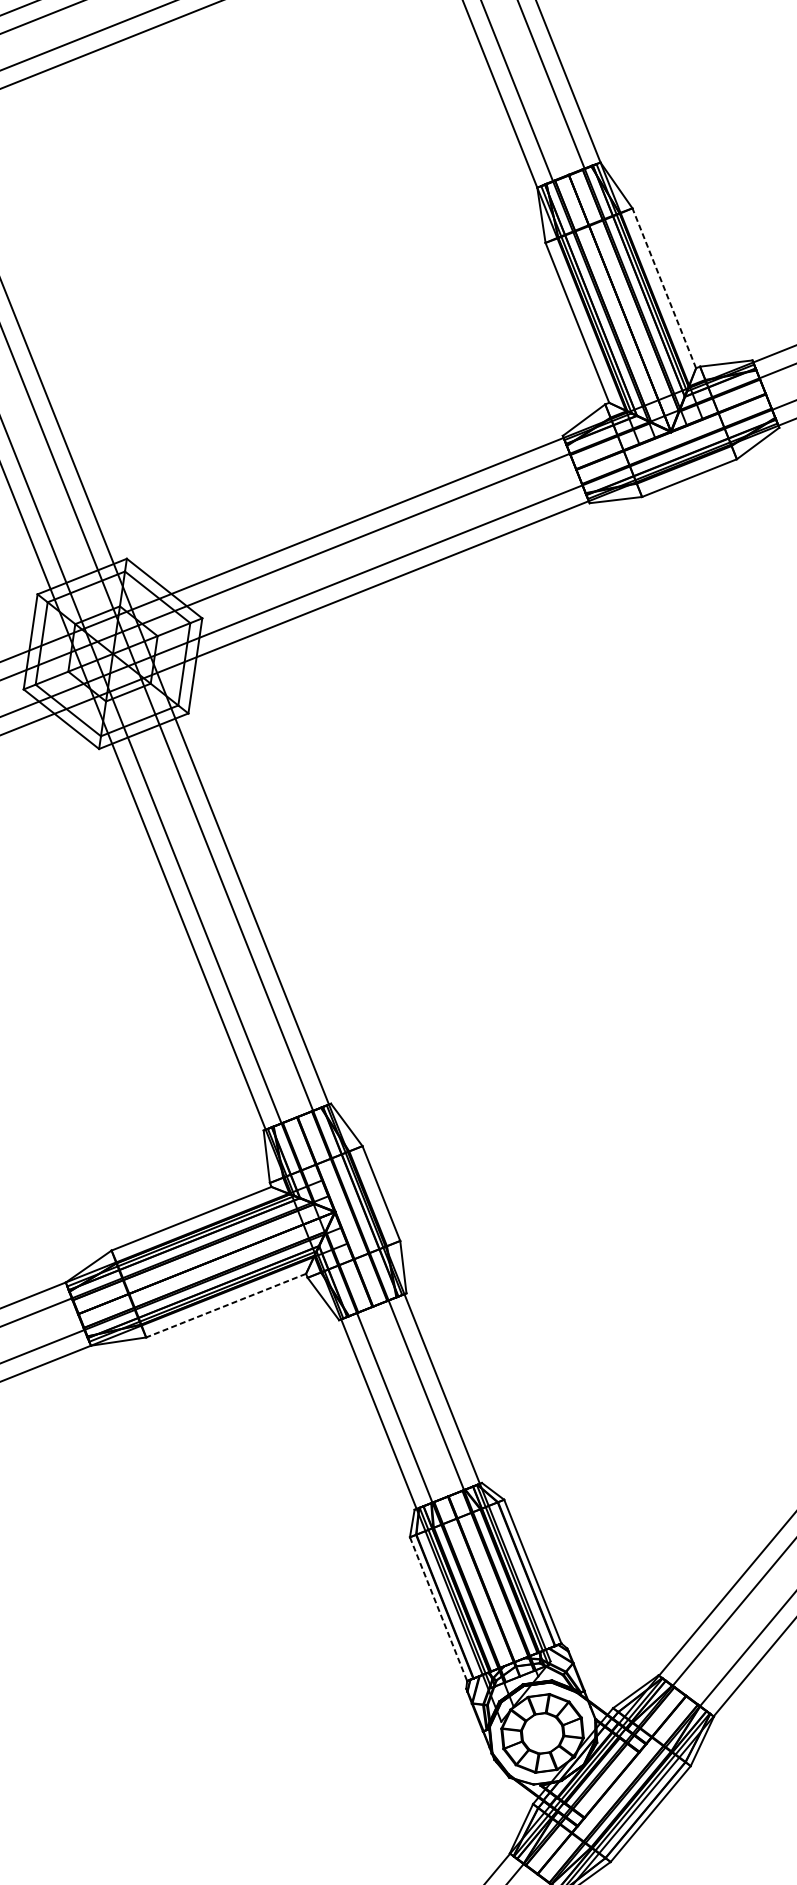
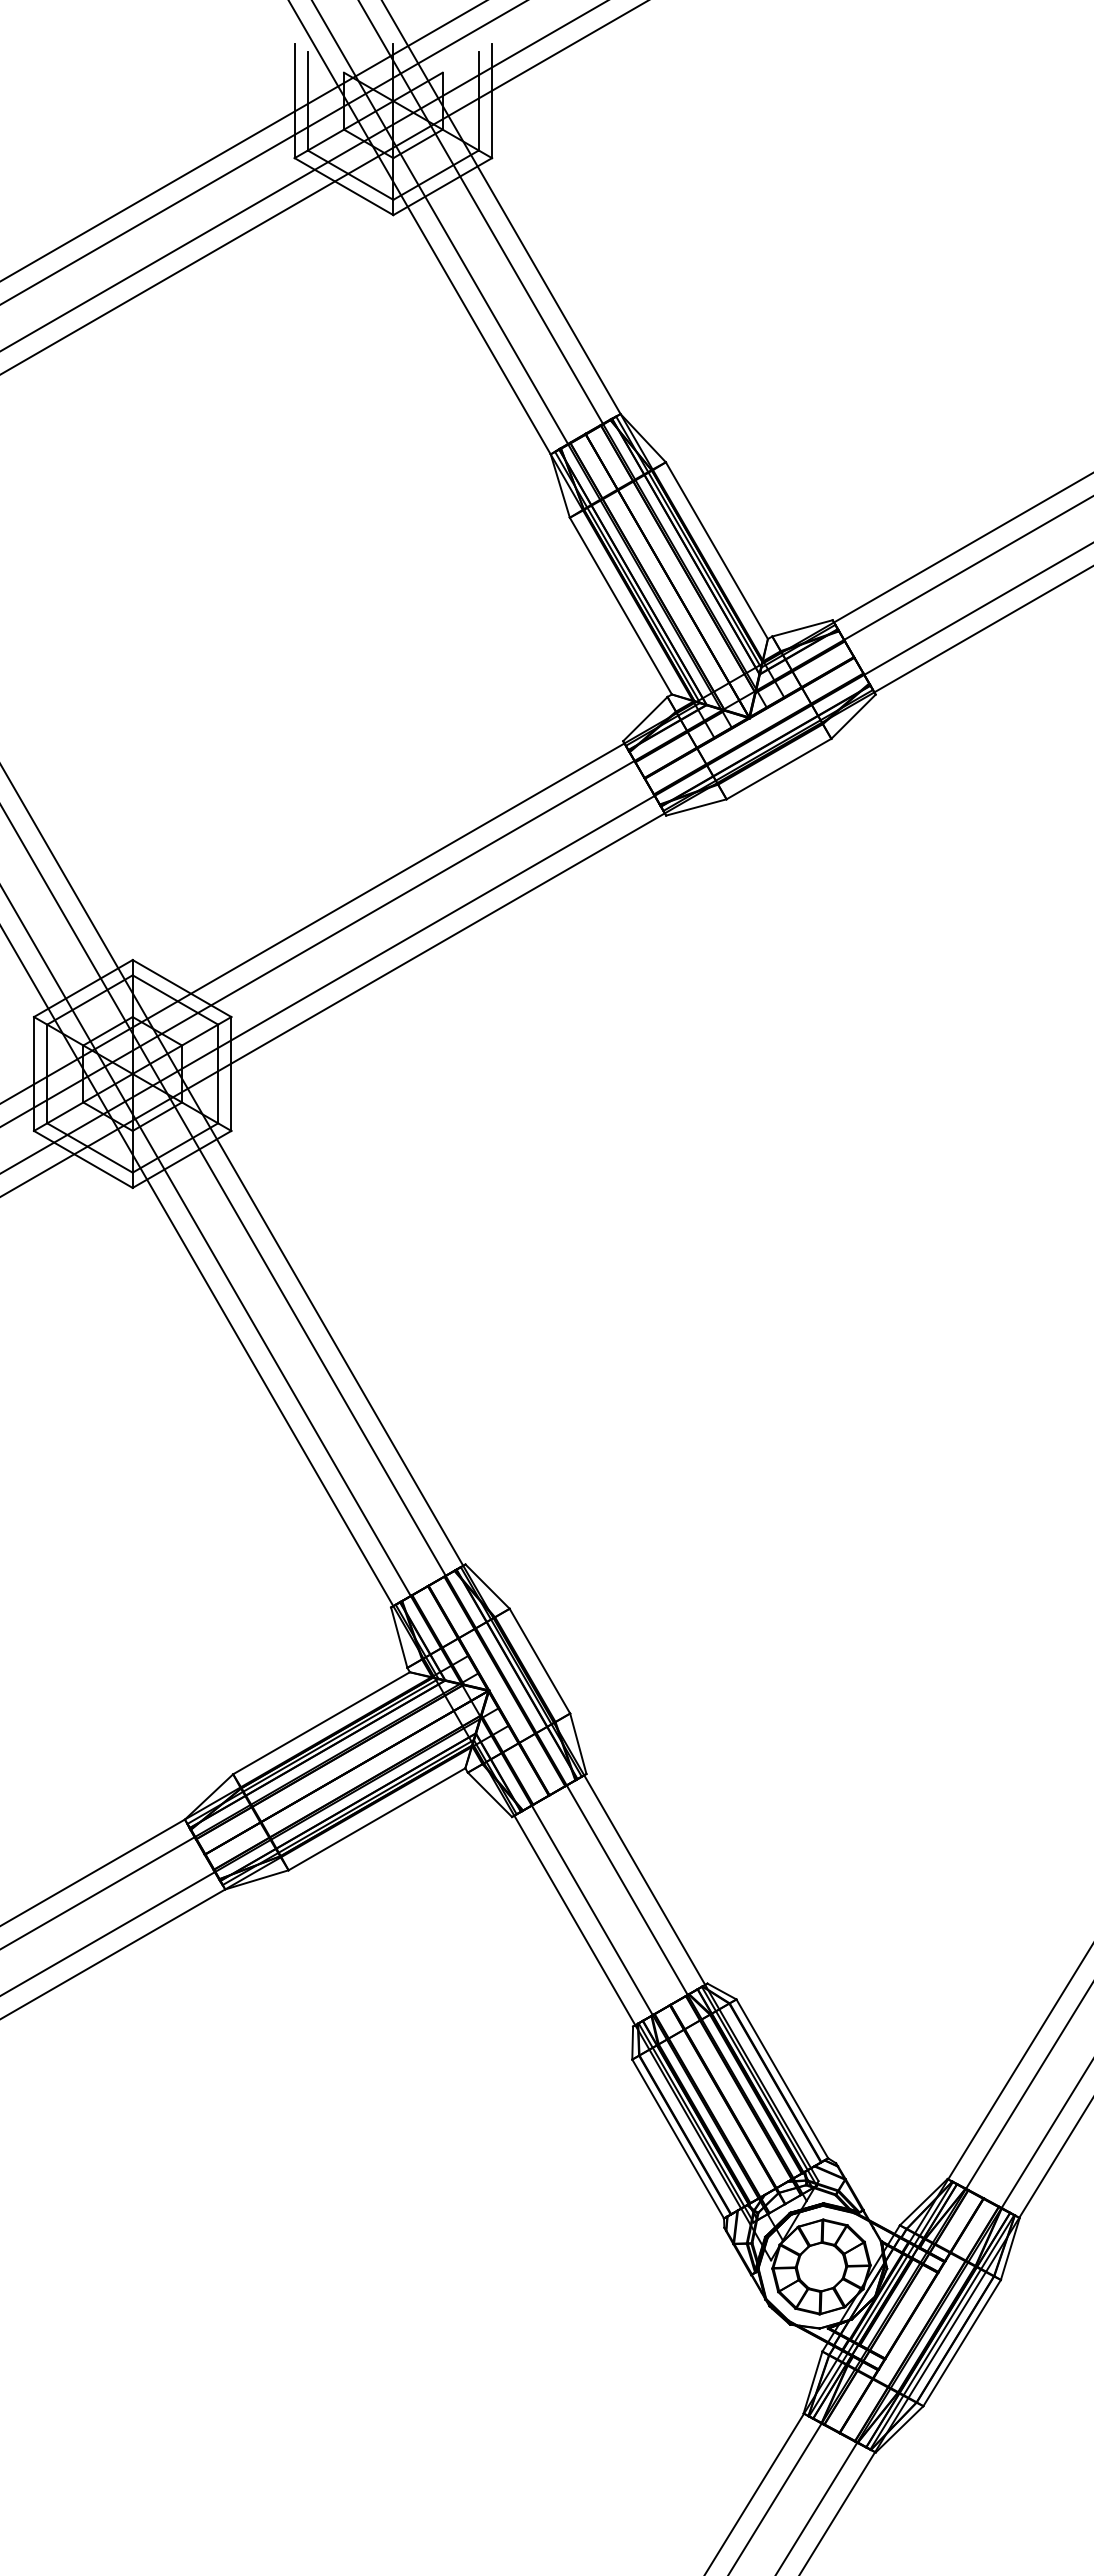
line: (663, 288) -> (716, 550), dashed -> solid
line: (225, 1305) -> (376, 1819), dashed -> solid
line: (438, 1609) -> (678, 2139), dashed -> solid

